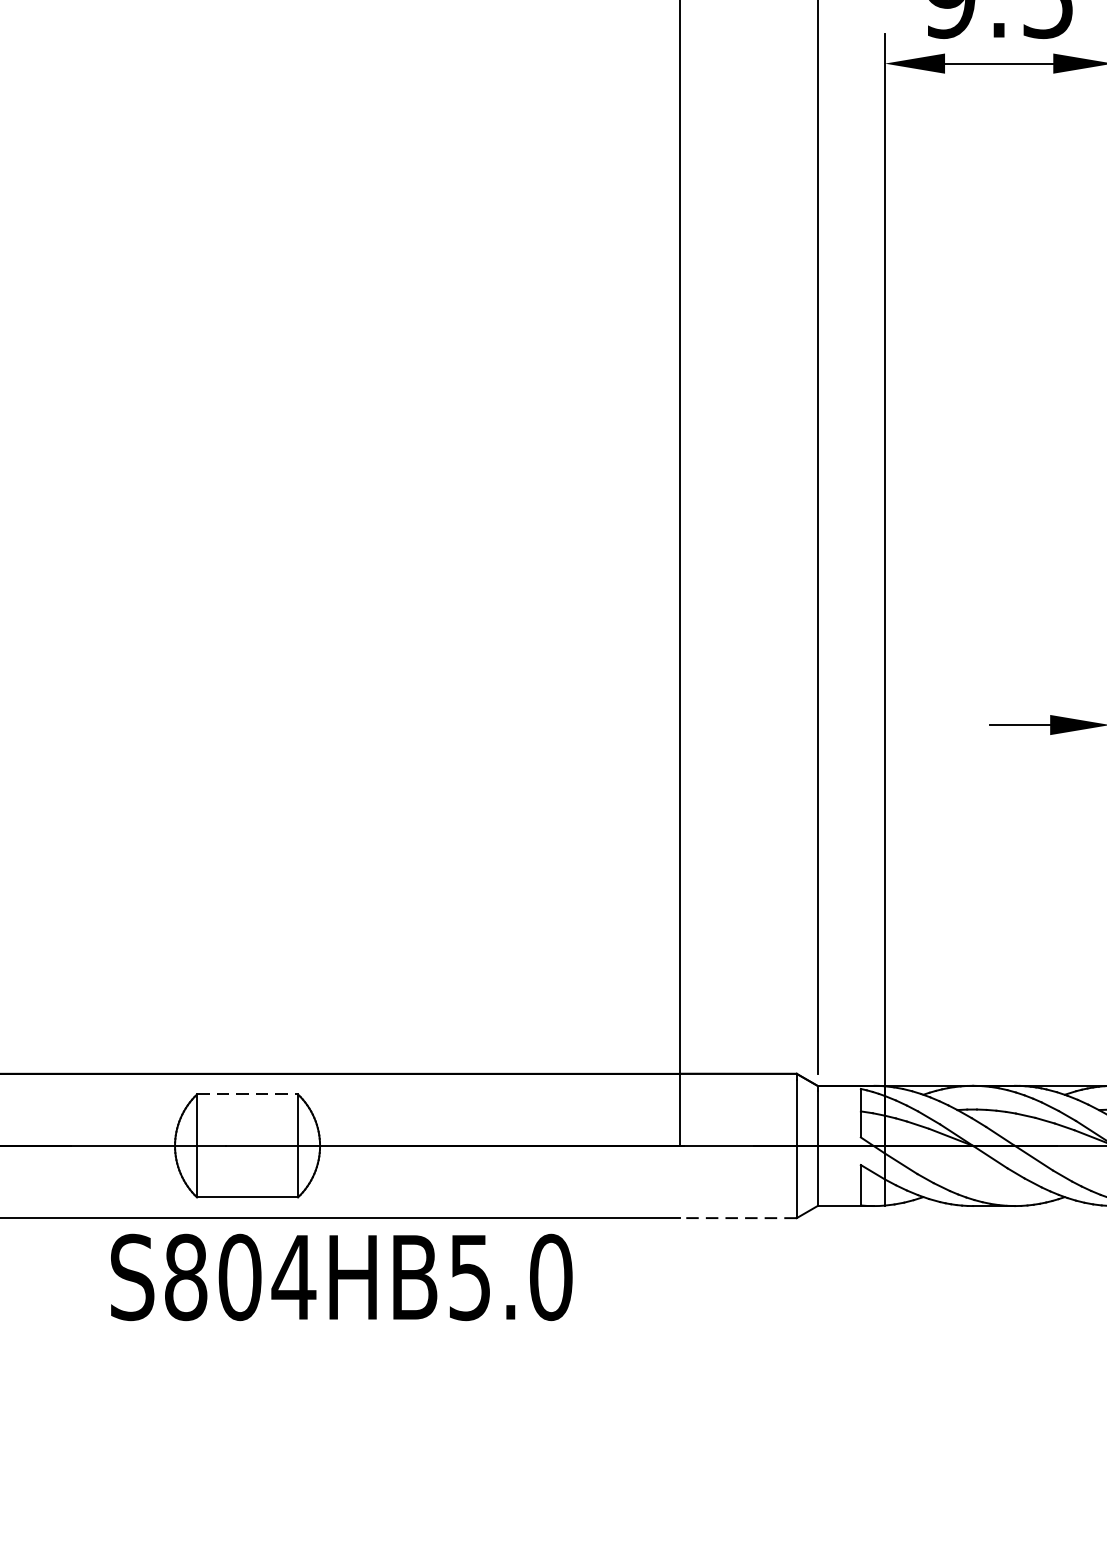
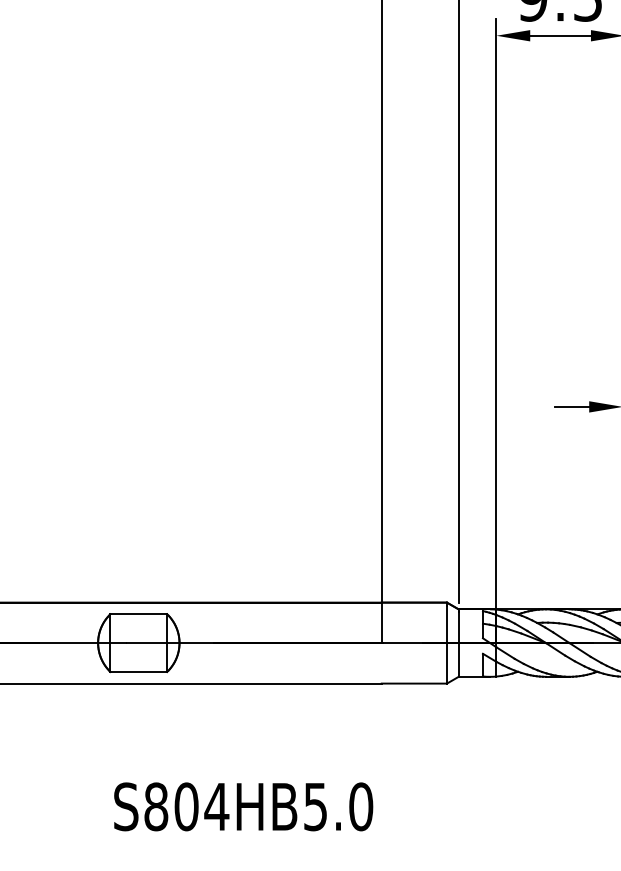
line: (248, 1094) -> (139, 614), dashed -> solid
line: (738, 1217) -> (414, 683), dashed -> solid
text: (341, 1276) -> (243, 806), moved

